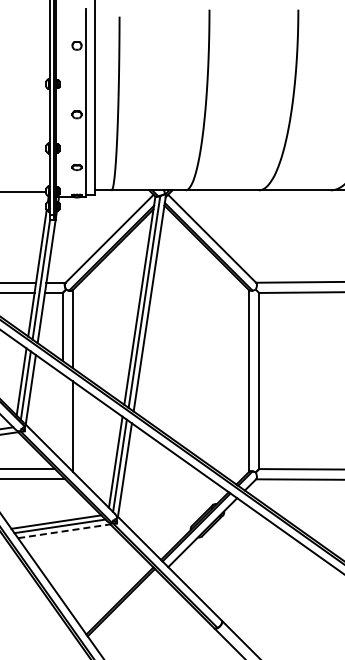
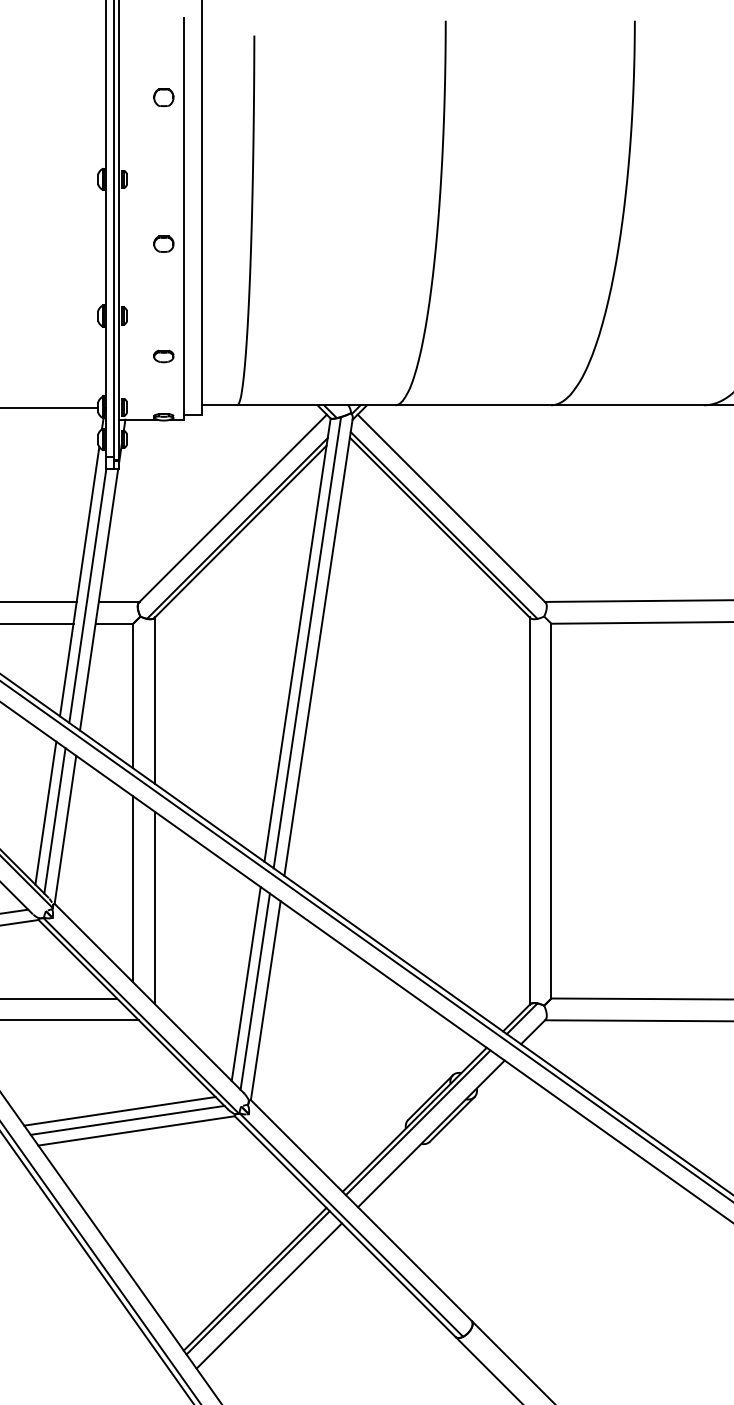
line: (62, 417) -> (132, 888), added
line: (64, 531) -> (137, 1131), dashed -> solid
line: (126, 608) -> (269, 1295), added

